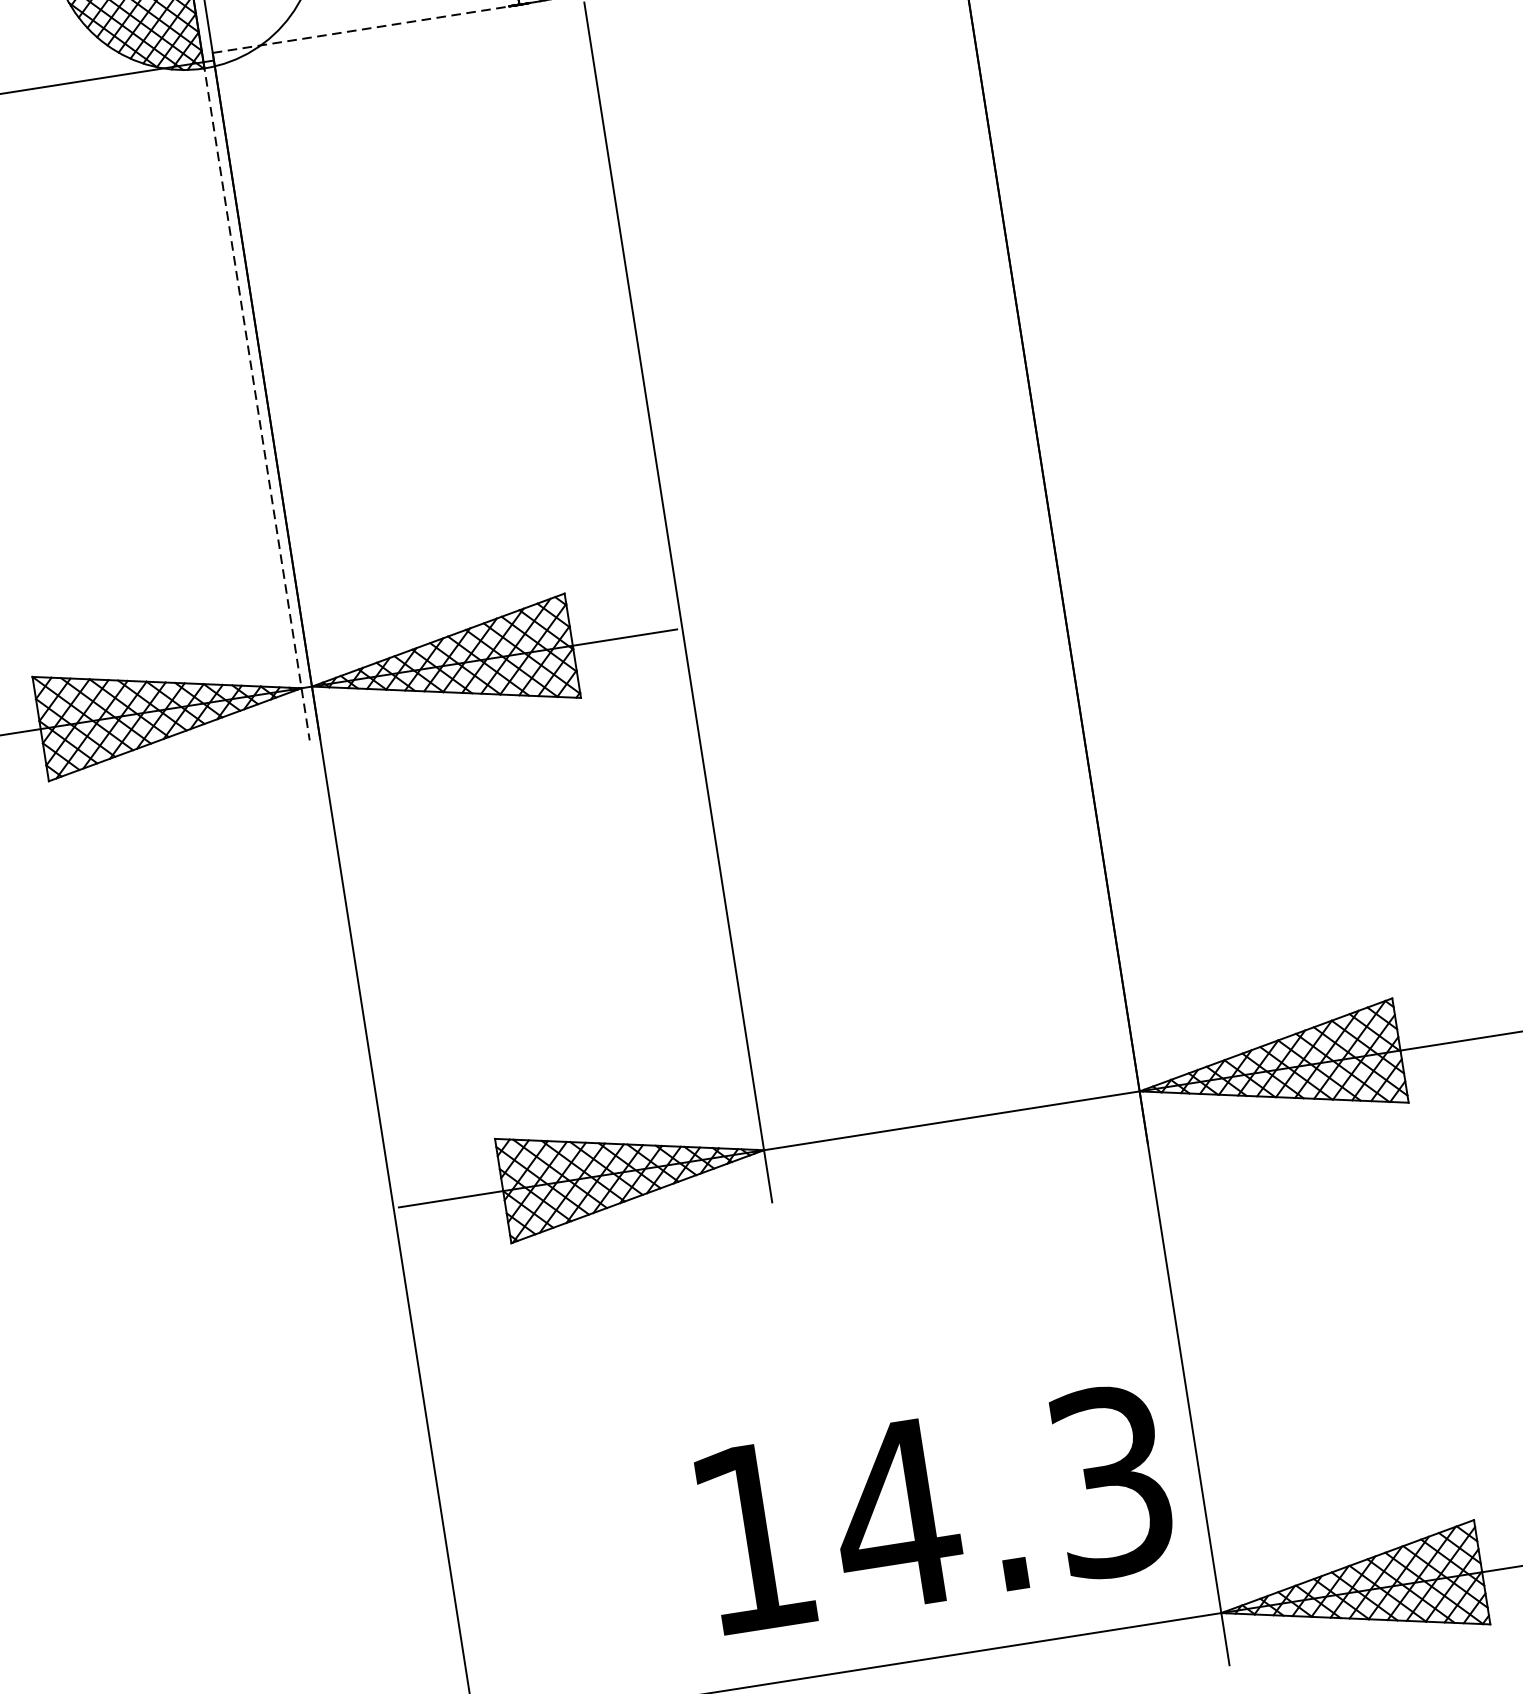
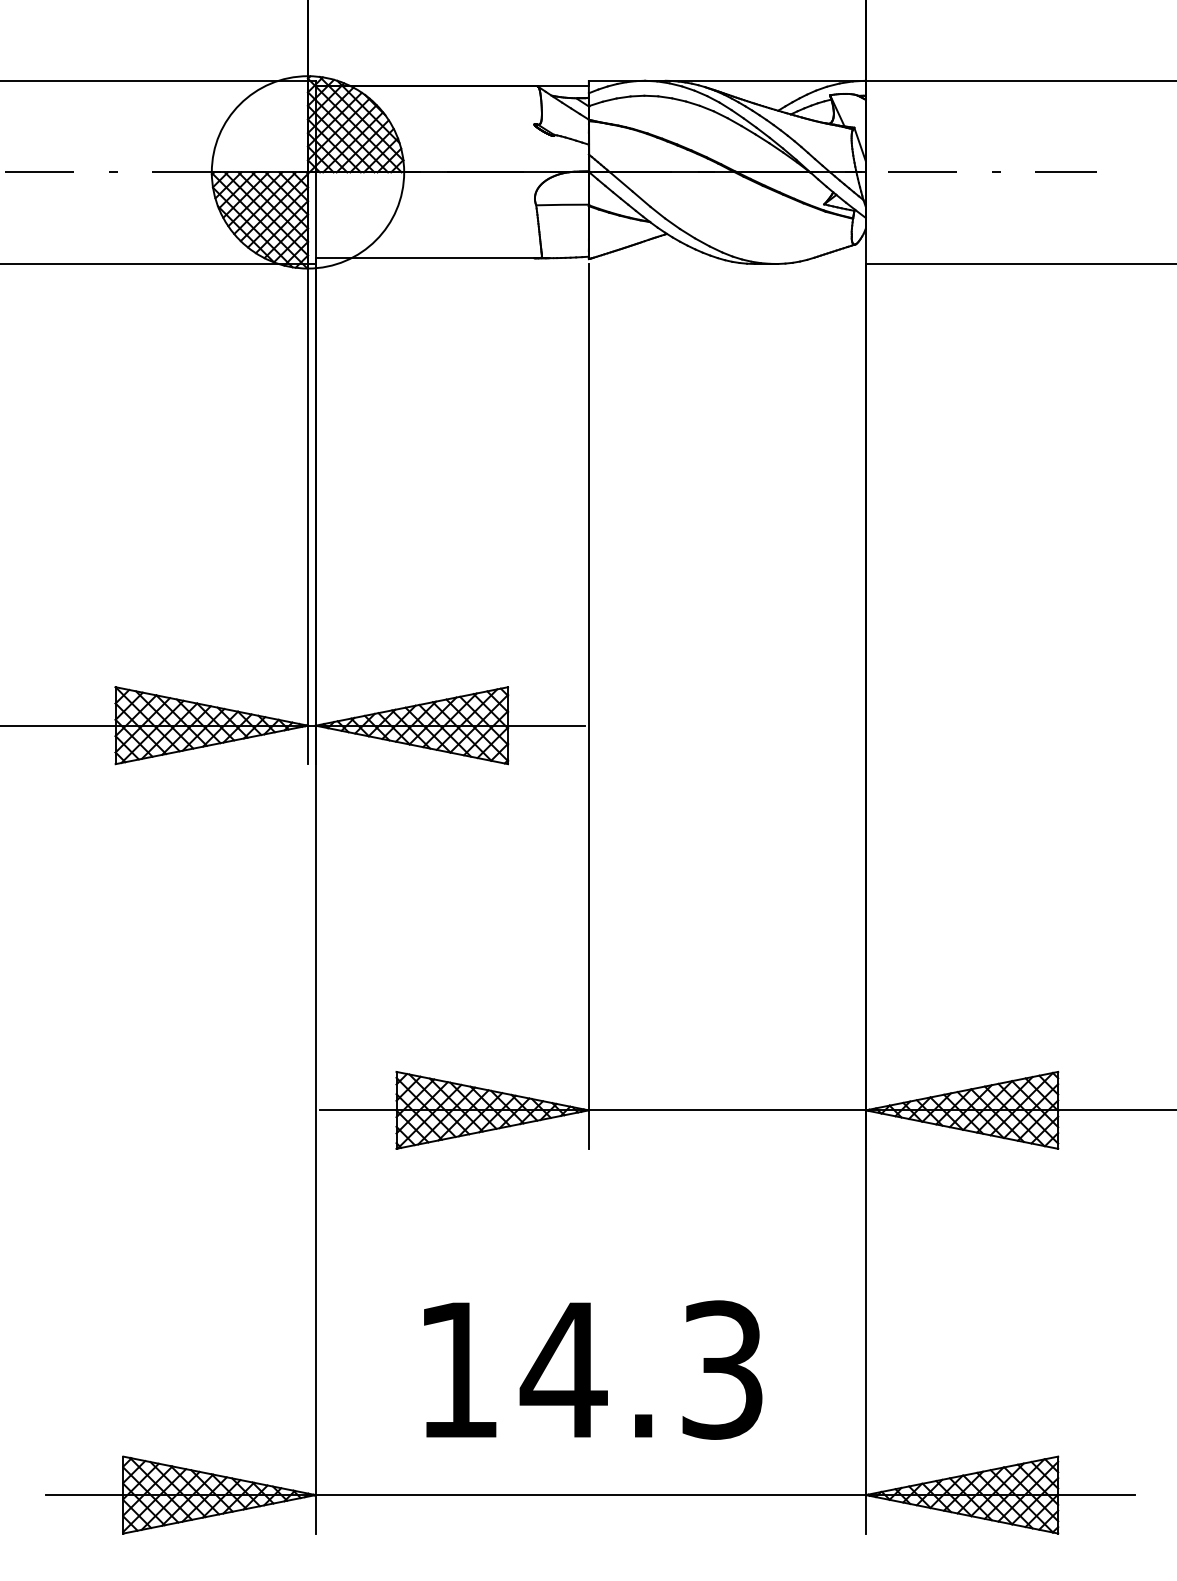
line: (365, 29) -> (428, 258), dashed -> solid
line: (257, 401) -> (308, 514), dashed -> solid
text: (936, 1508) -> (593, 1369), moved

